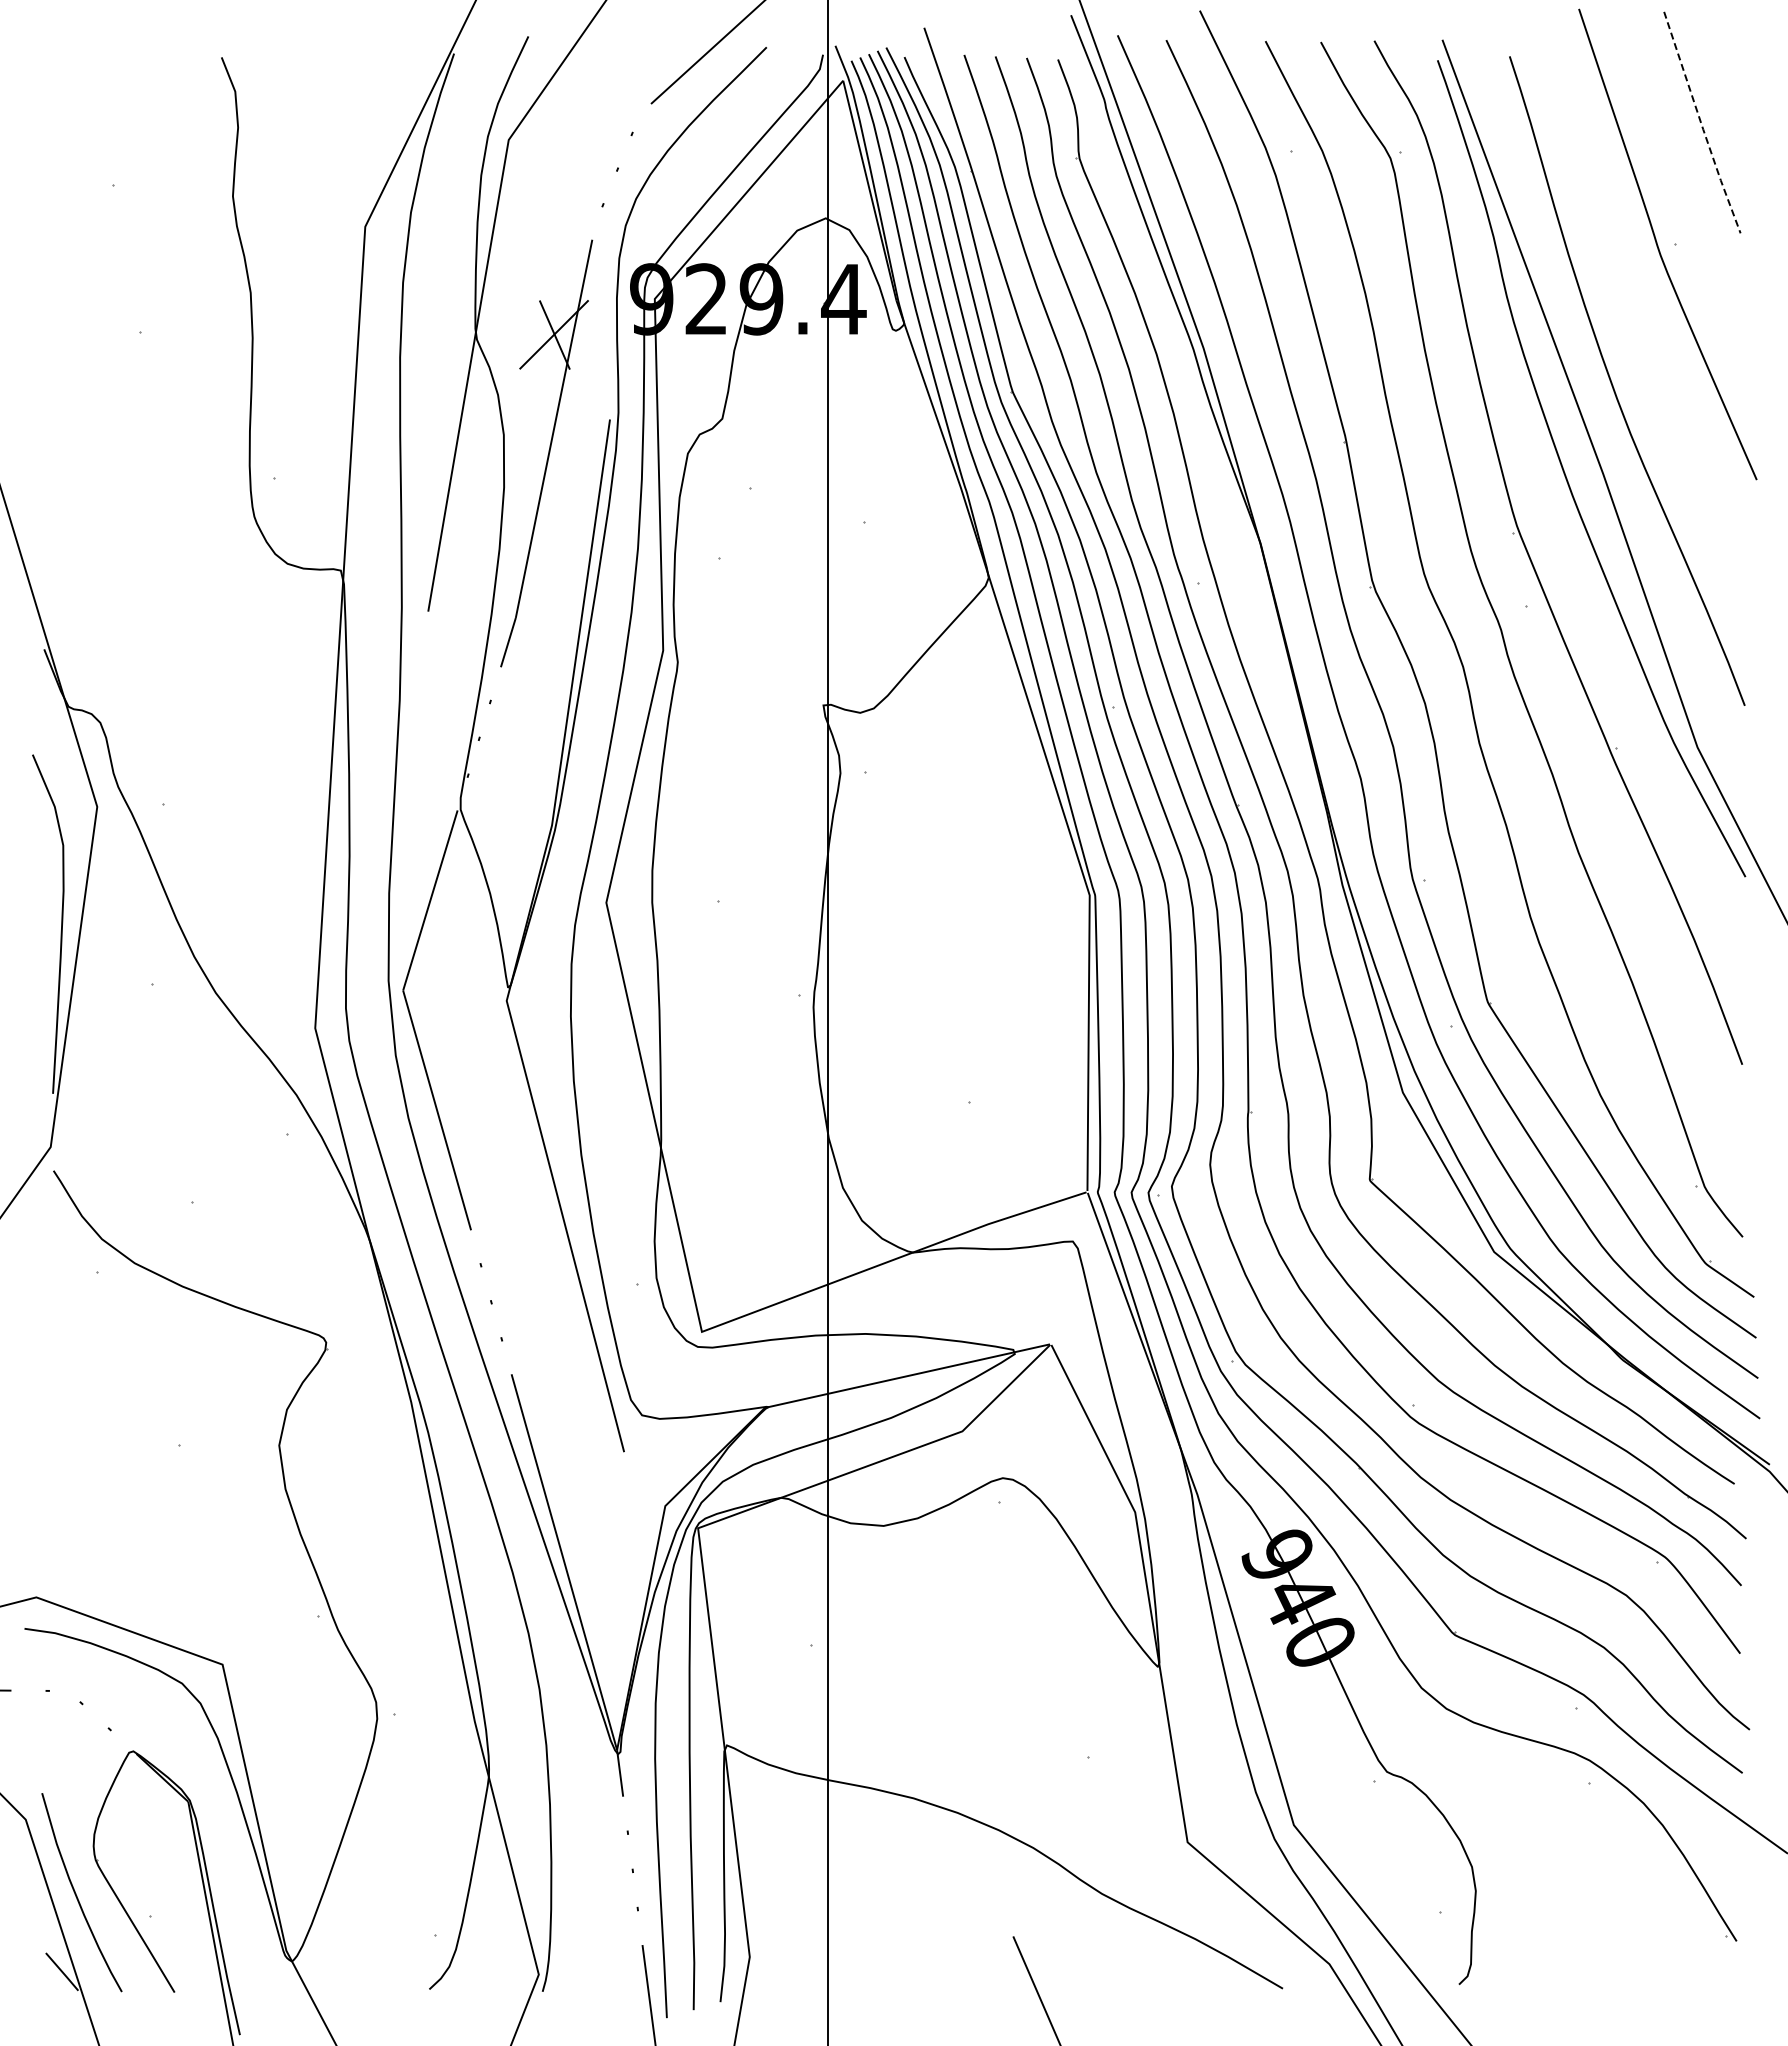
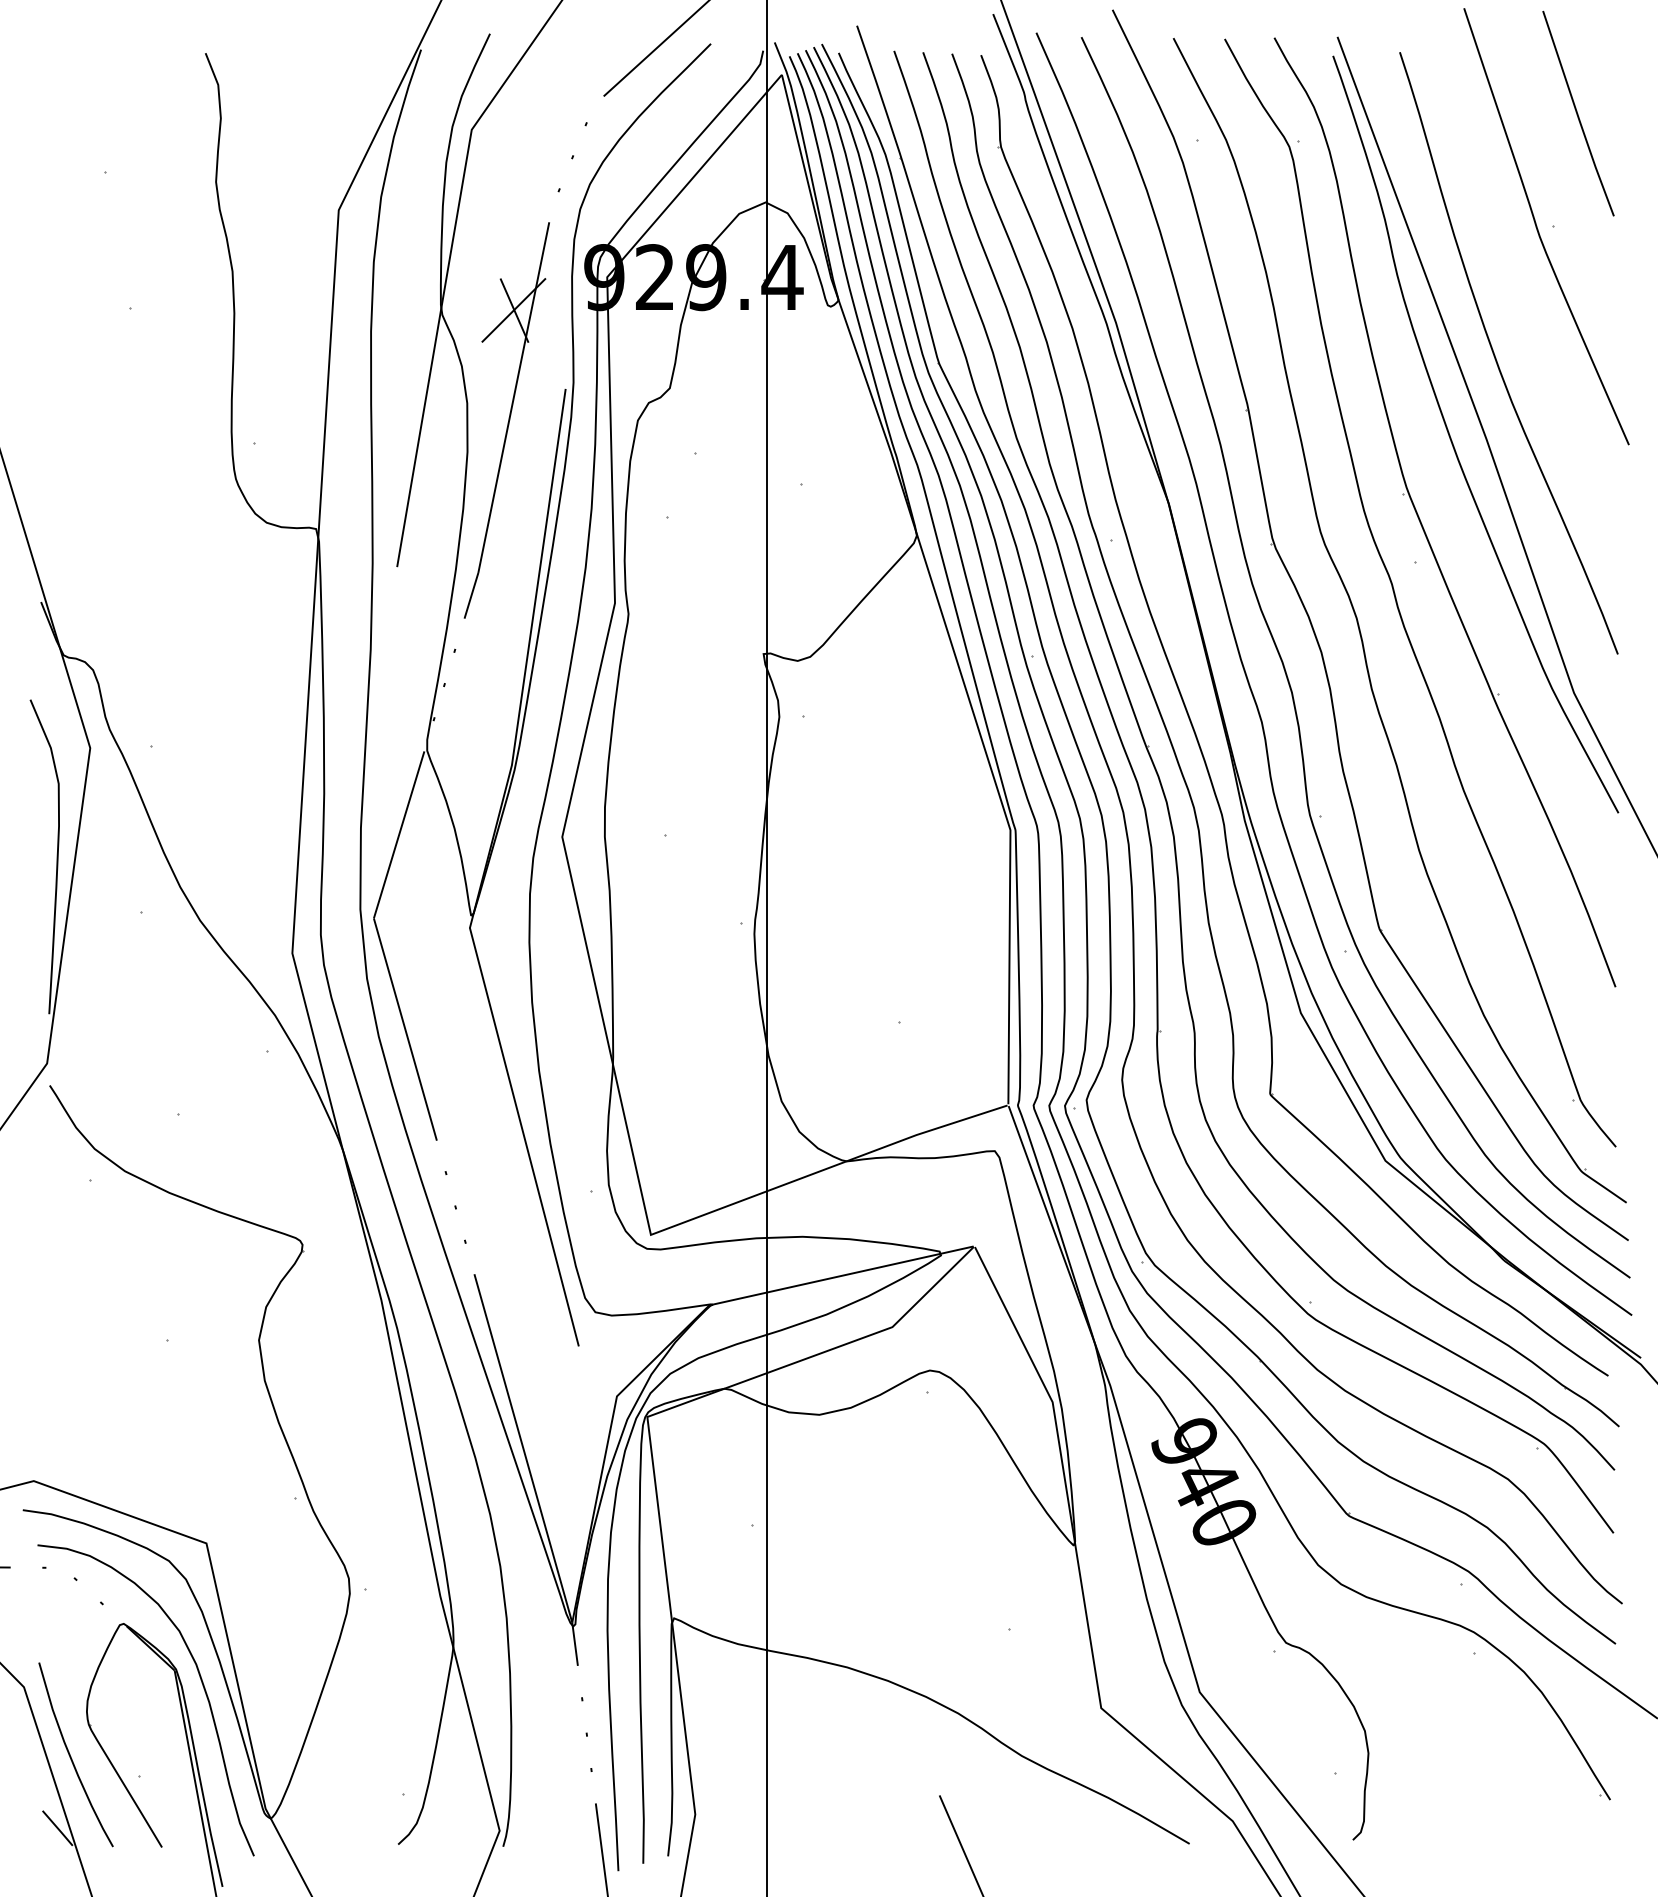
line: (1701, 124) -> (1577, 115), dashed -> solid
curve: (216, 1813) -> (200, 1681), added

